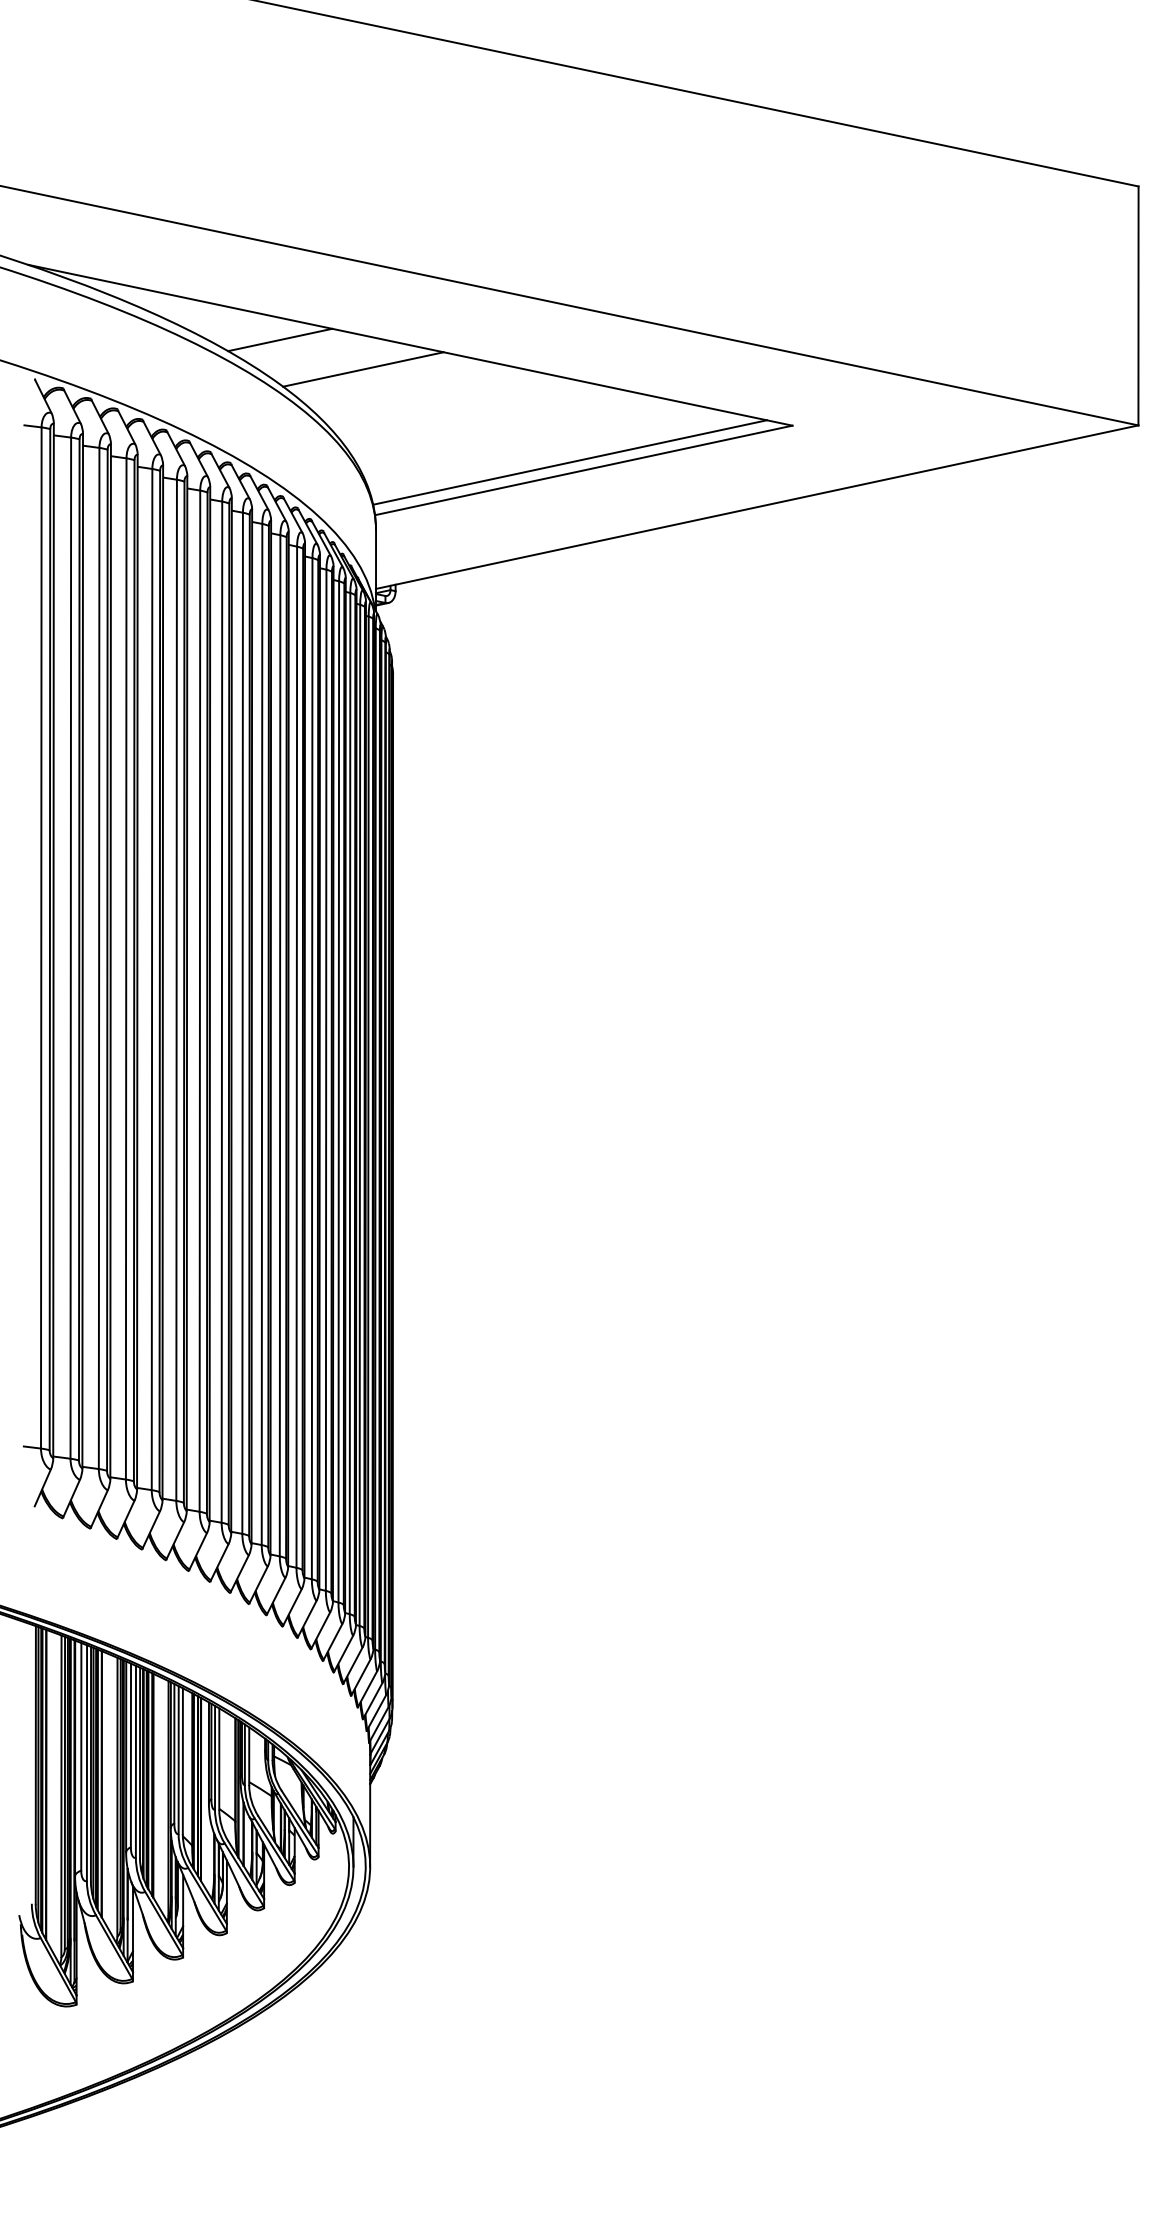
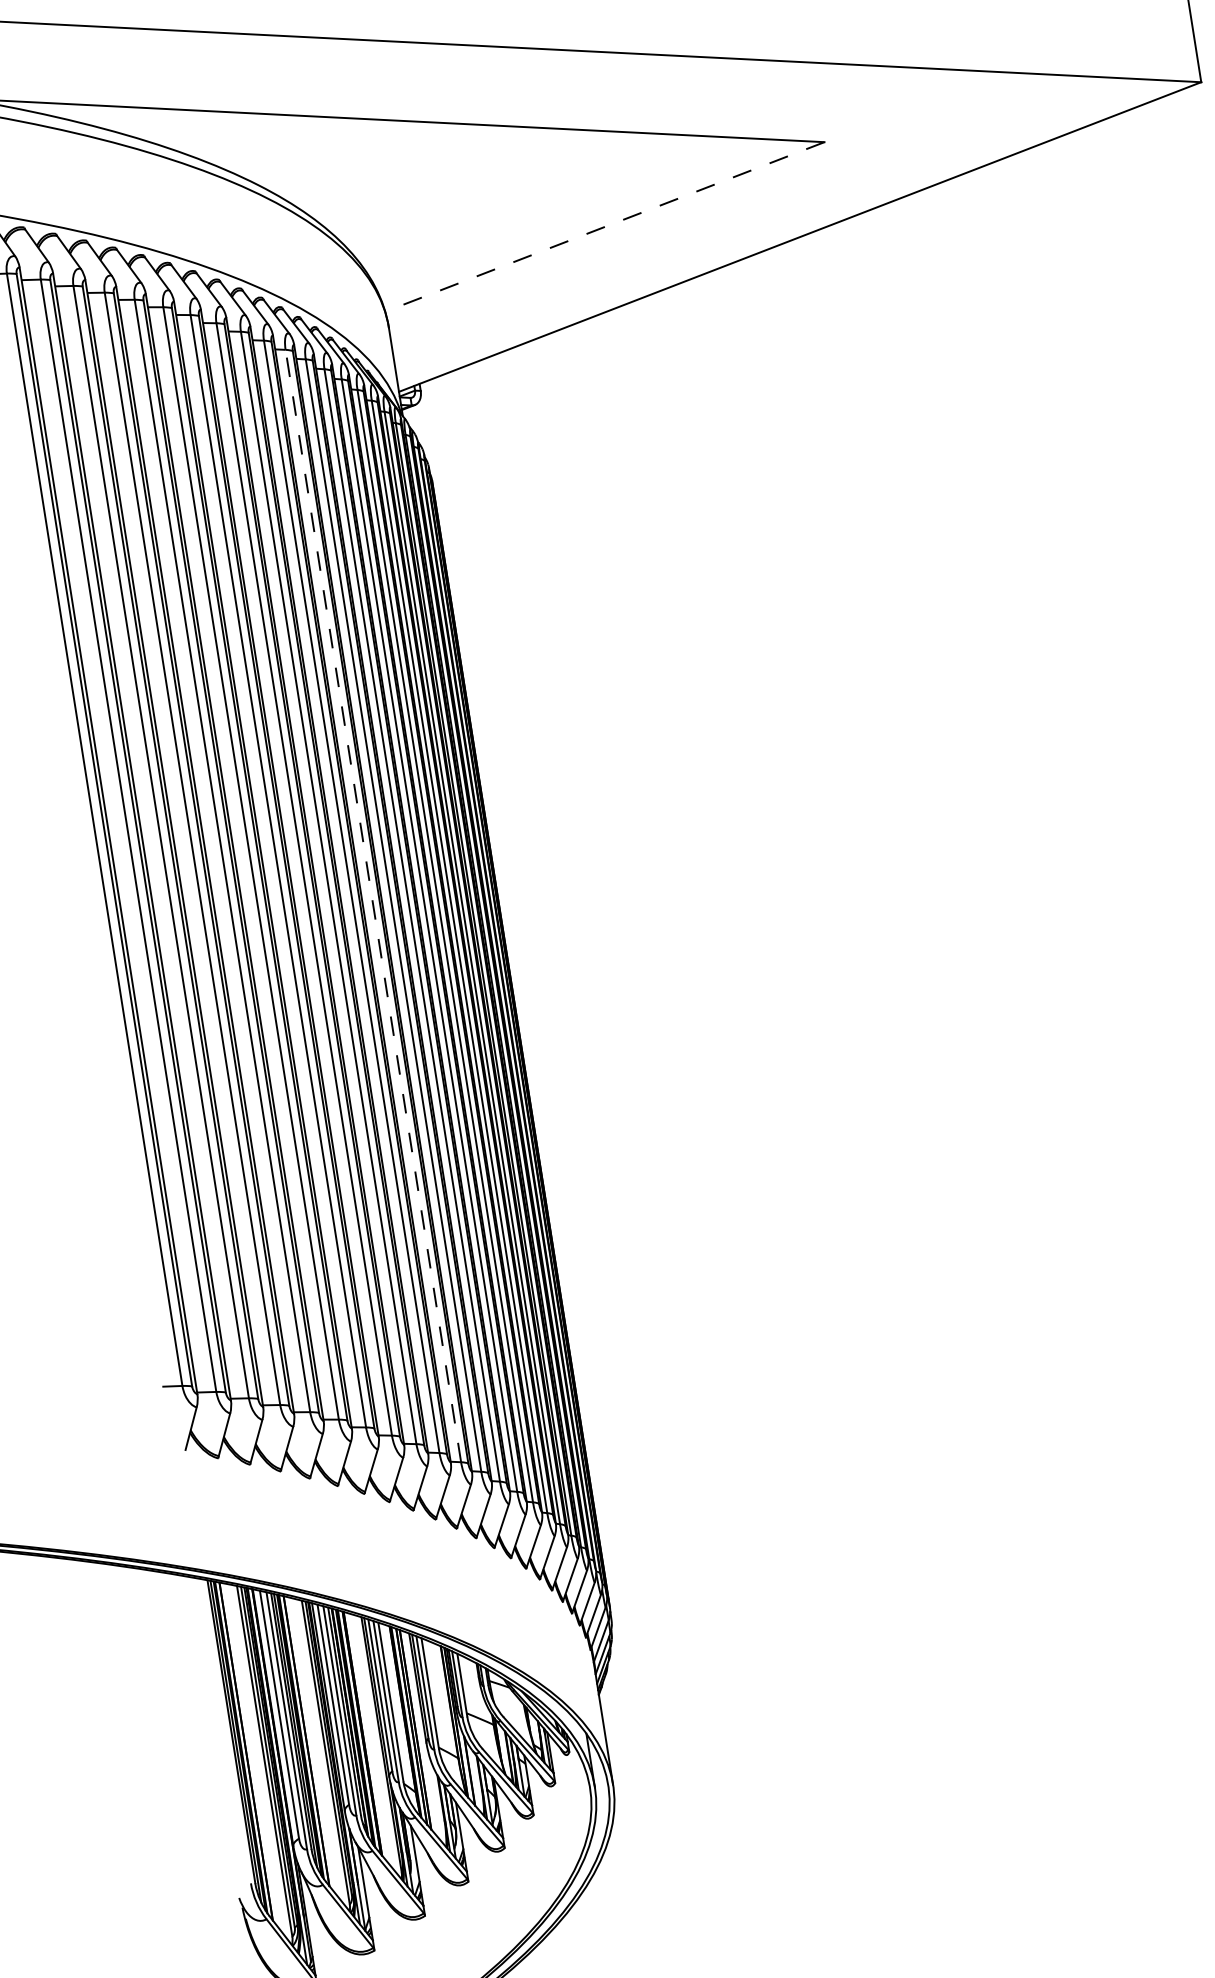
line: (280, 339) -> (251, 136), removed
line: (363, 369) -> (347, 155), removed
line: (569, 462) -> (587, 220), removed
line: (583, 470) -> (604, 227), solid -> dashed
line: (280, 1045) -> (373, 905), solid -> dashed

